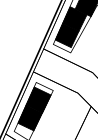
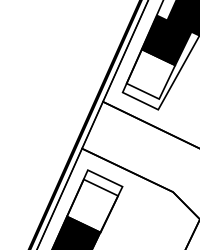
fill: (67, 35) -> (151, 74), removed
fill: (38, 100) -> (92, 207), removed

